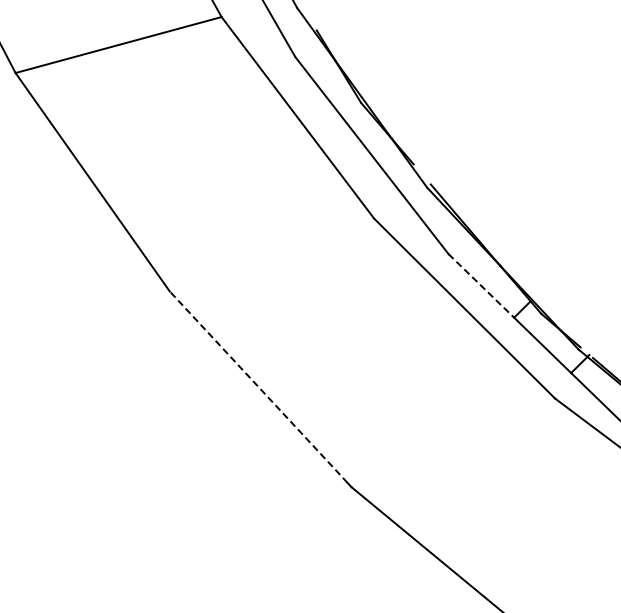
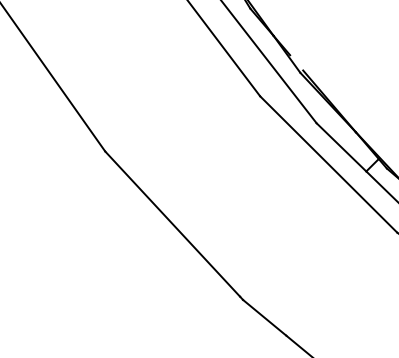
line: (481, 285) -> (341, 147), dashed -> solid
line: (258, 387) -> (172, 224), dashed -> solid

